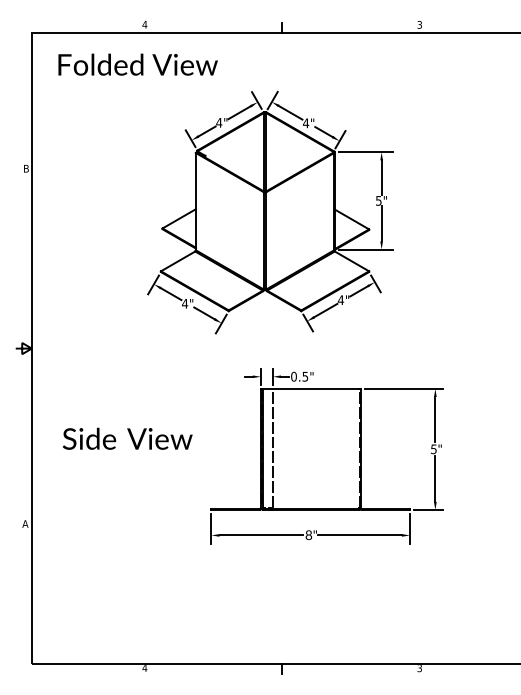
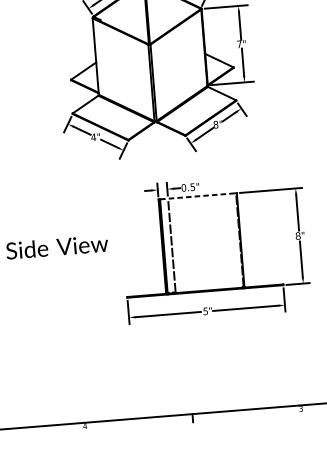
text: (378, 200) -> (239, 44), 5" -> 7"
text: (340, 300) -> (215, 125), 4" -> 8"
line: (310, 388) -> (197, 196), solid -> dashed
text: (433, 449) -> (298, 236), 5" -> 8"
text: (308, 534) -> (205, 310), 8" -> 5"

